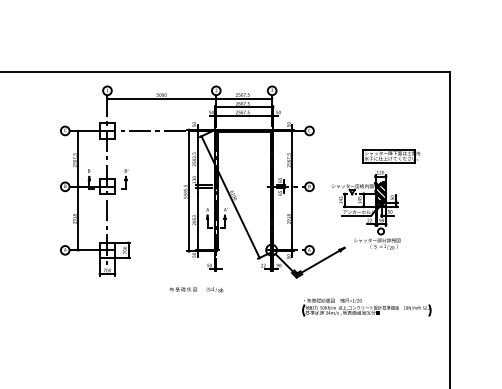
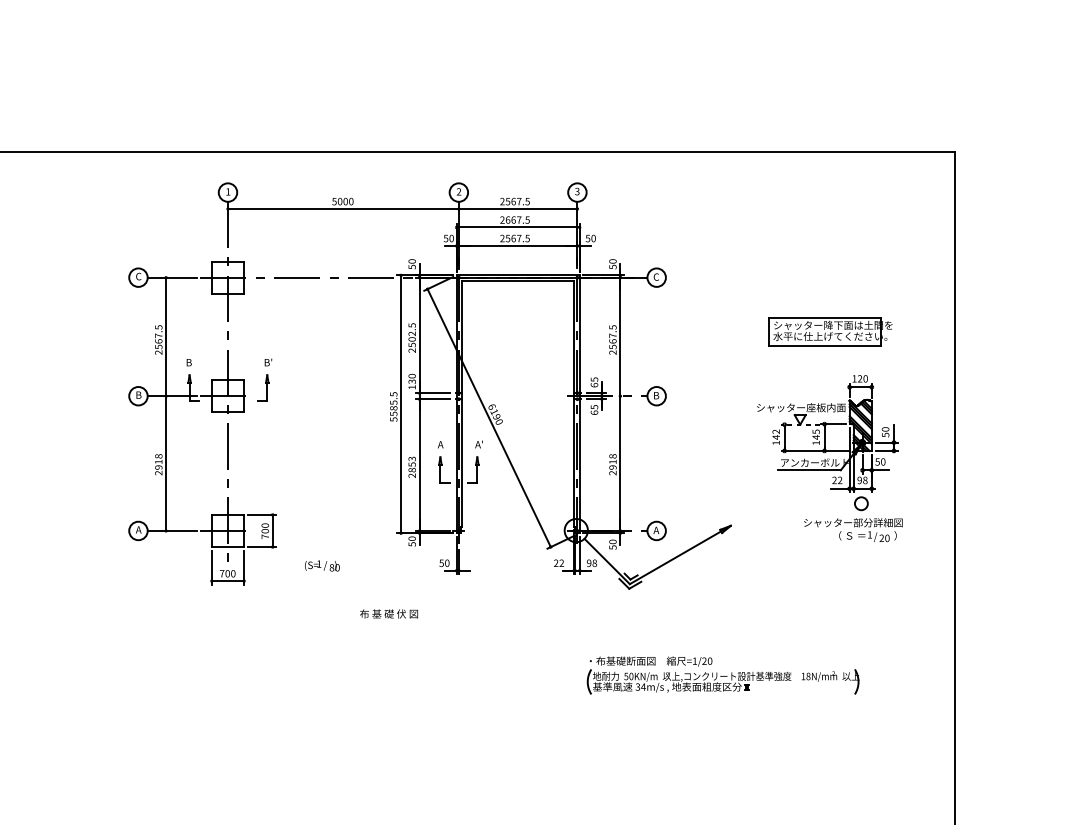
part: (366, 210) -> (830, 459), moved
text: (214, 289) -> (321, 565), moved
part: (366, 307) -> (722, 675), moved

